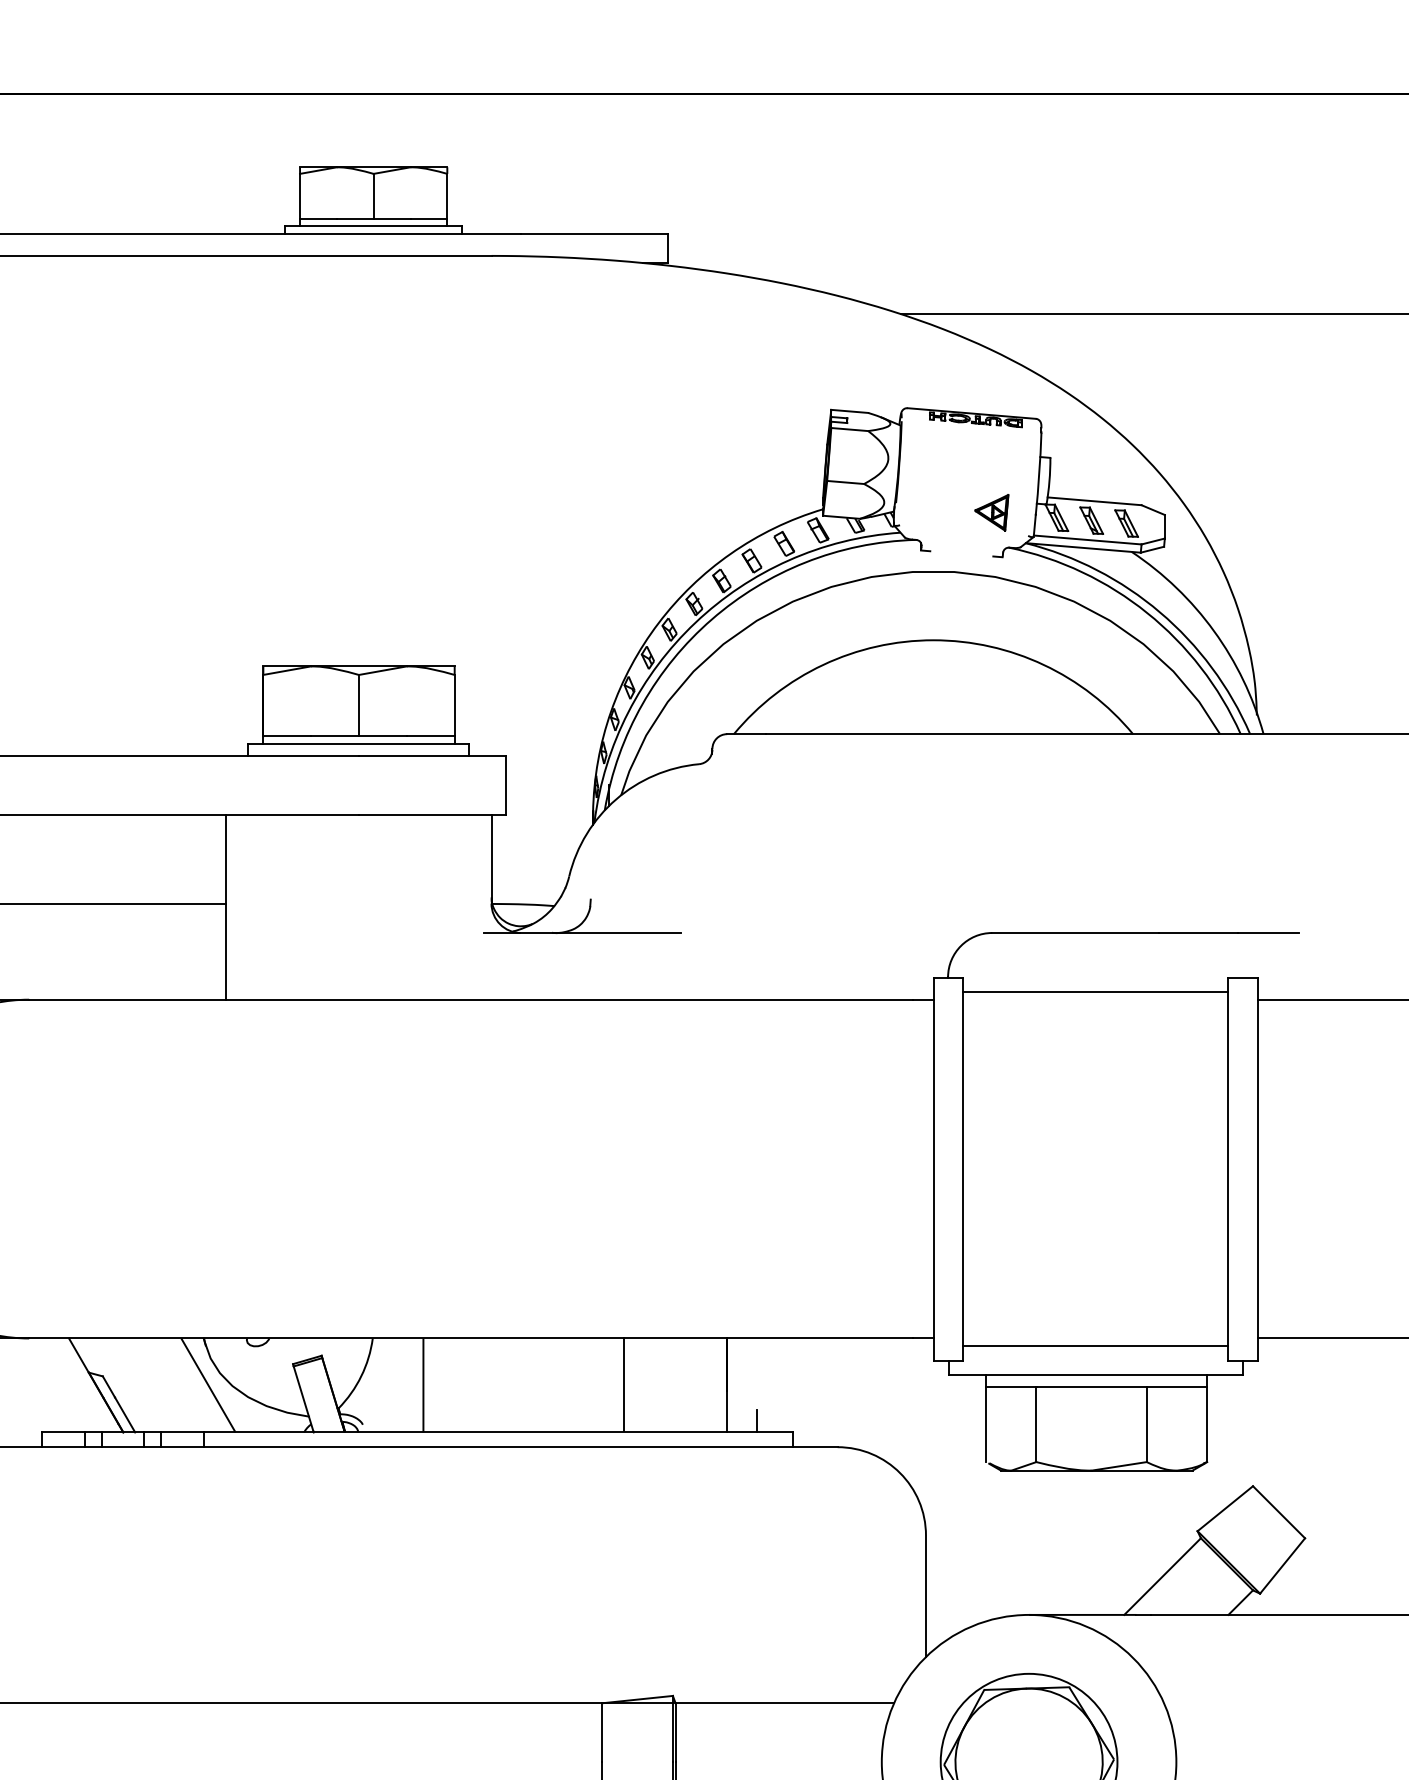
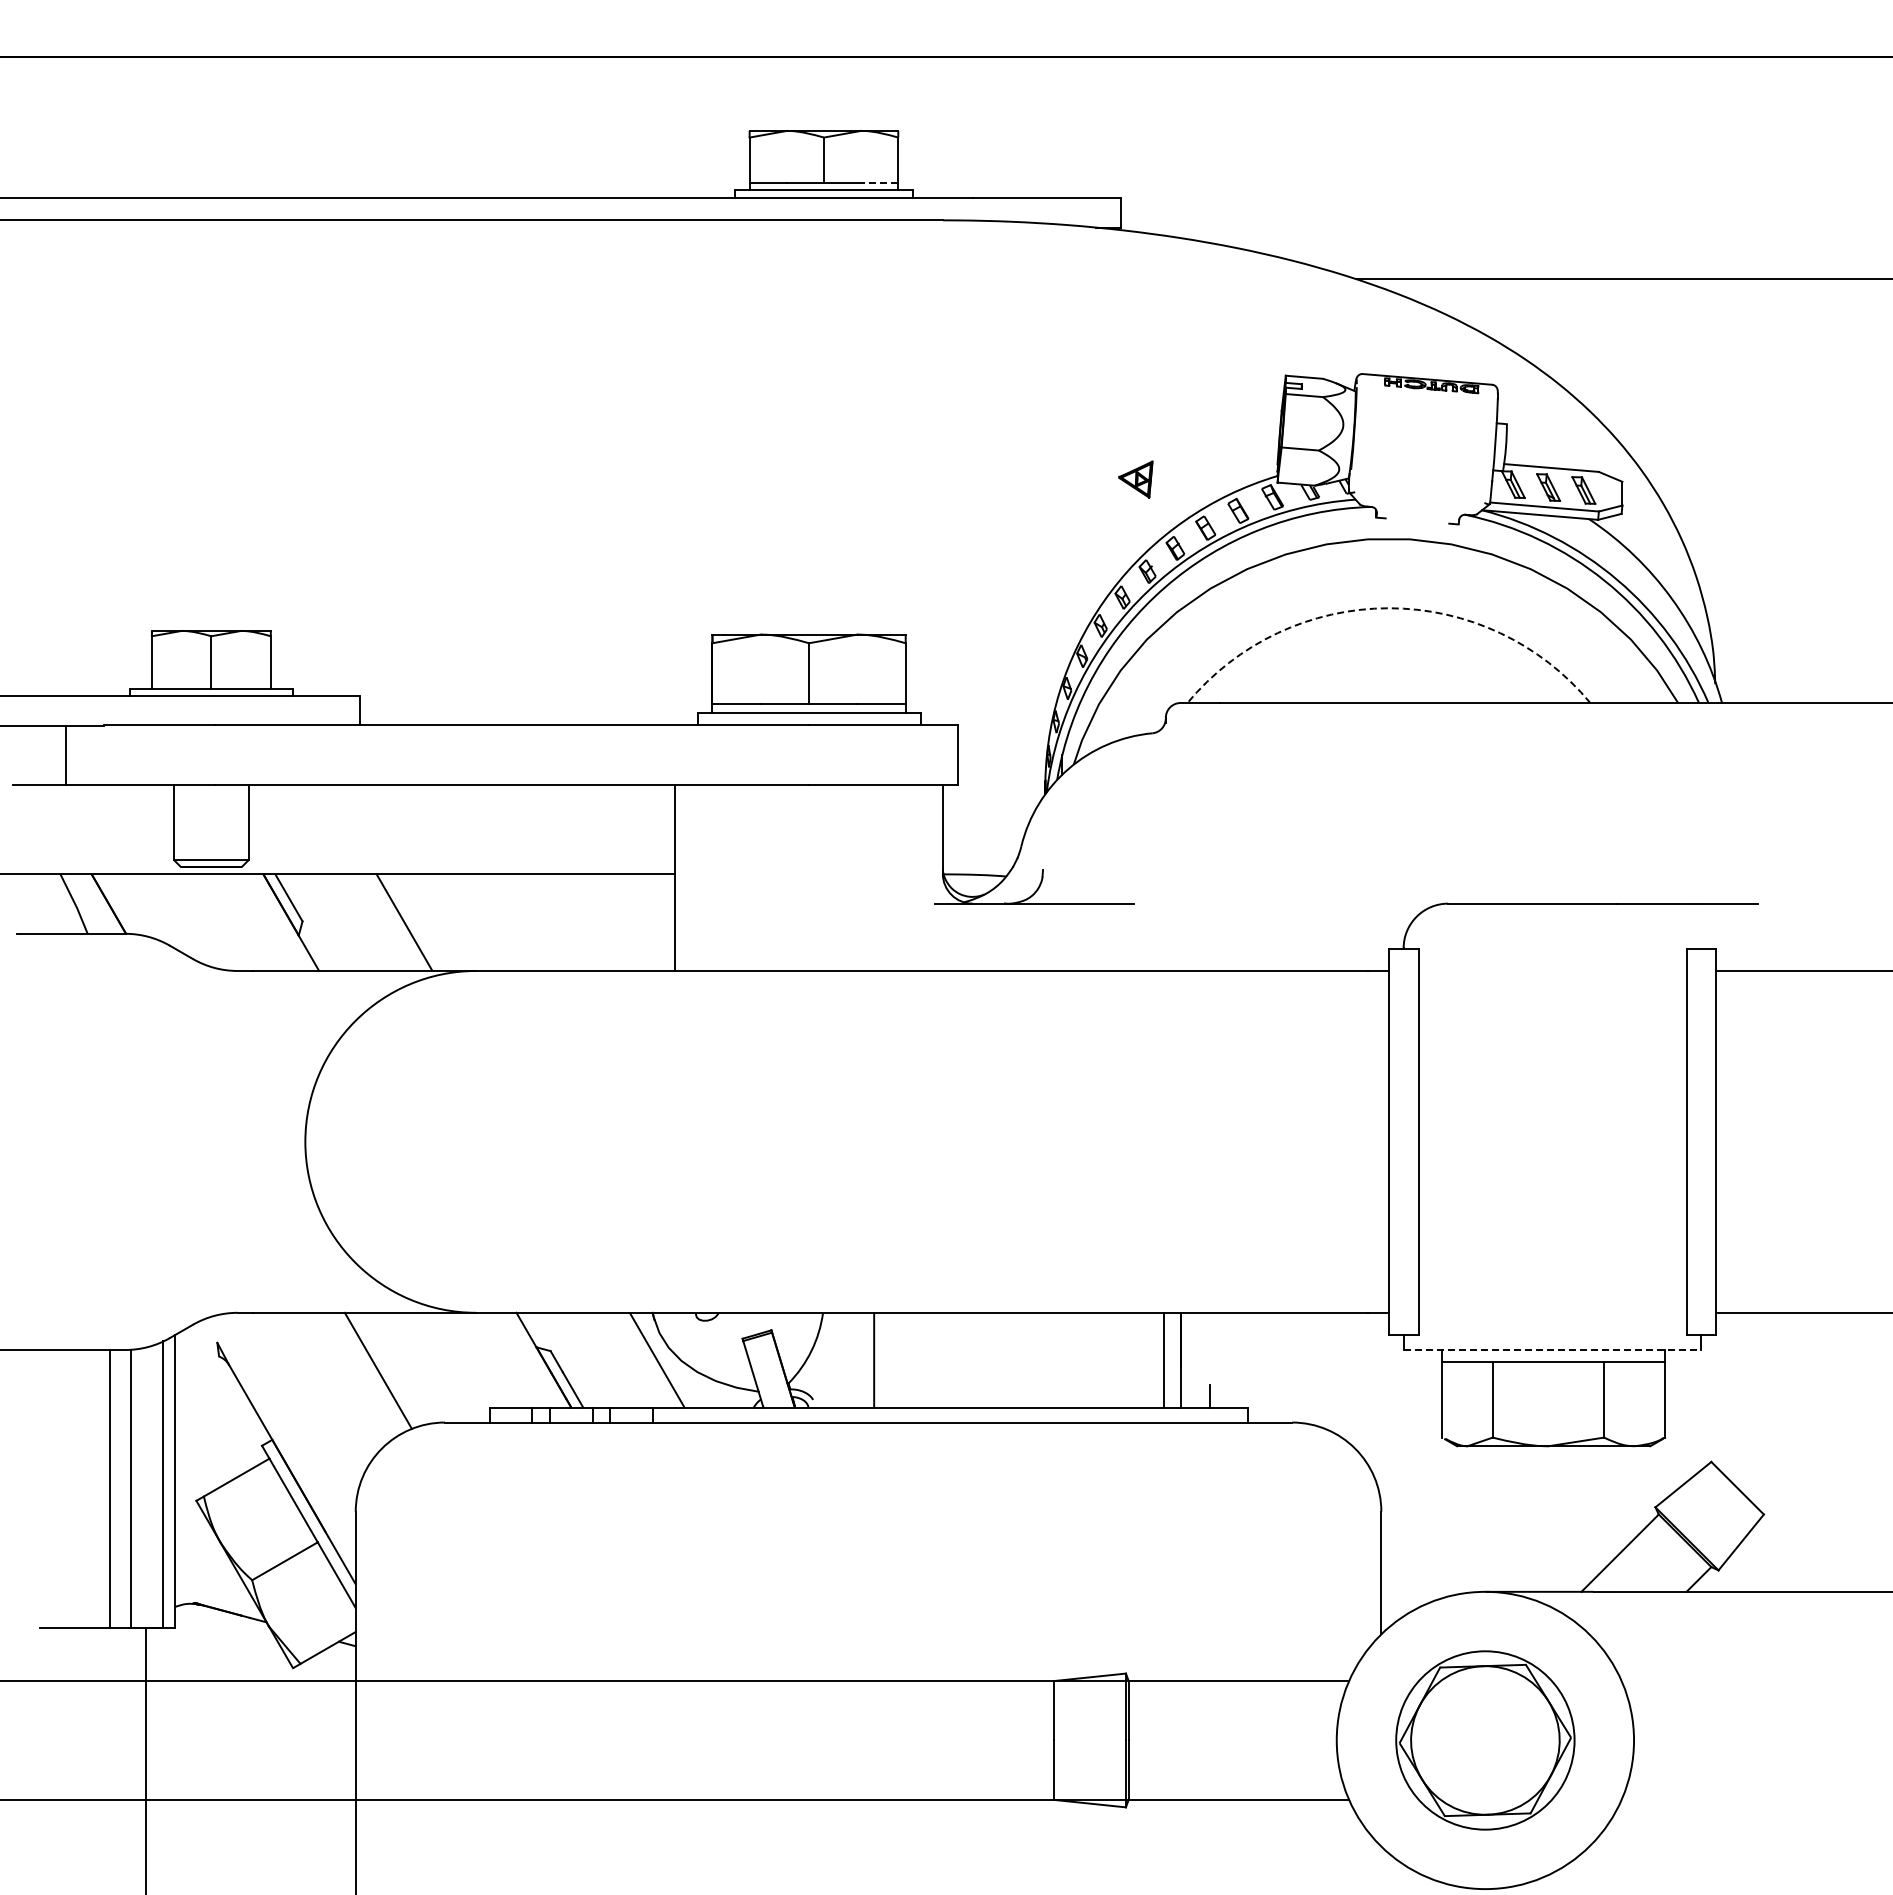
line: (428, 218) -> (879, 182), solid -> dashed
part: (991, 512) -> (1135, 479), moved
arc: (933, 640) -> (1388, 608), solid -> dashed
line: (1095, 992) -> (1552, 963), removed
line: (1095, 1346) -> (1552, 1320), removed
line: (1095, 1374) -> (1552, 1349), solid -> dashed
line: (623, 1384) -> (1163, 1359), moved

